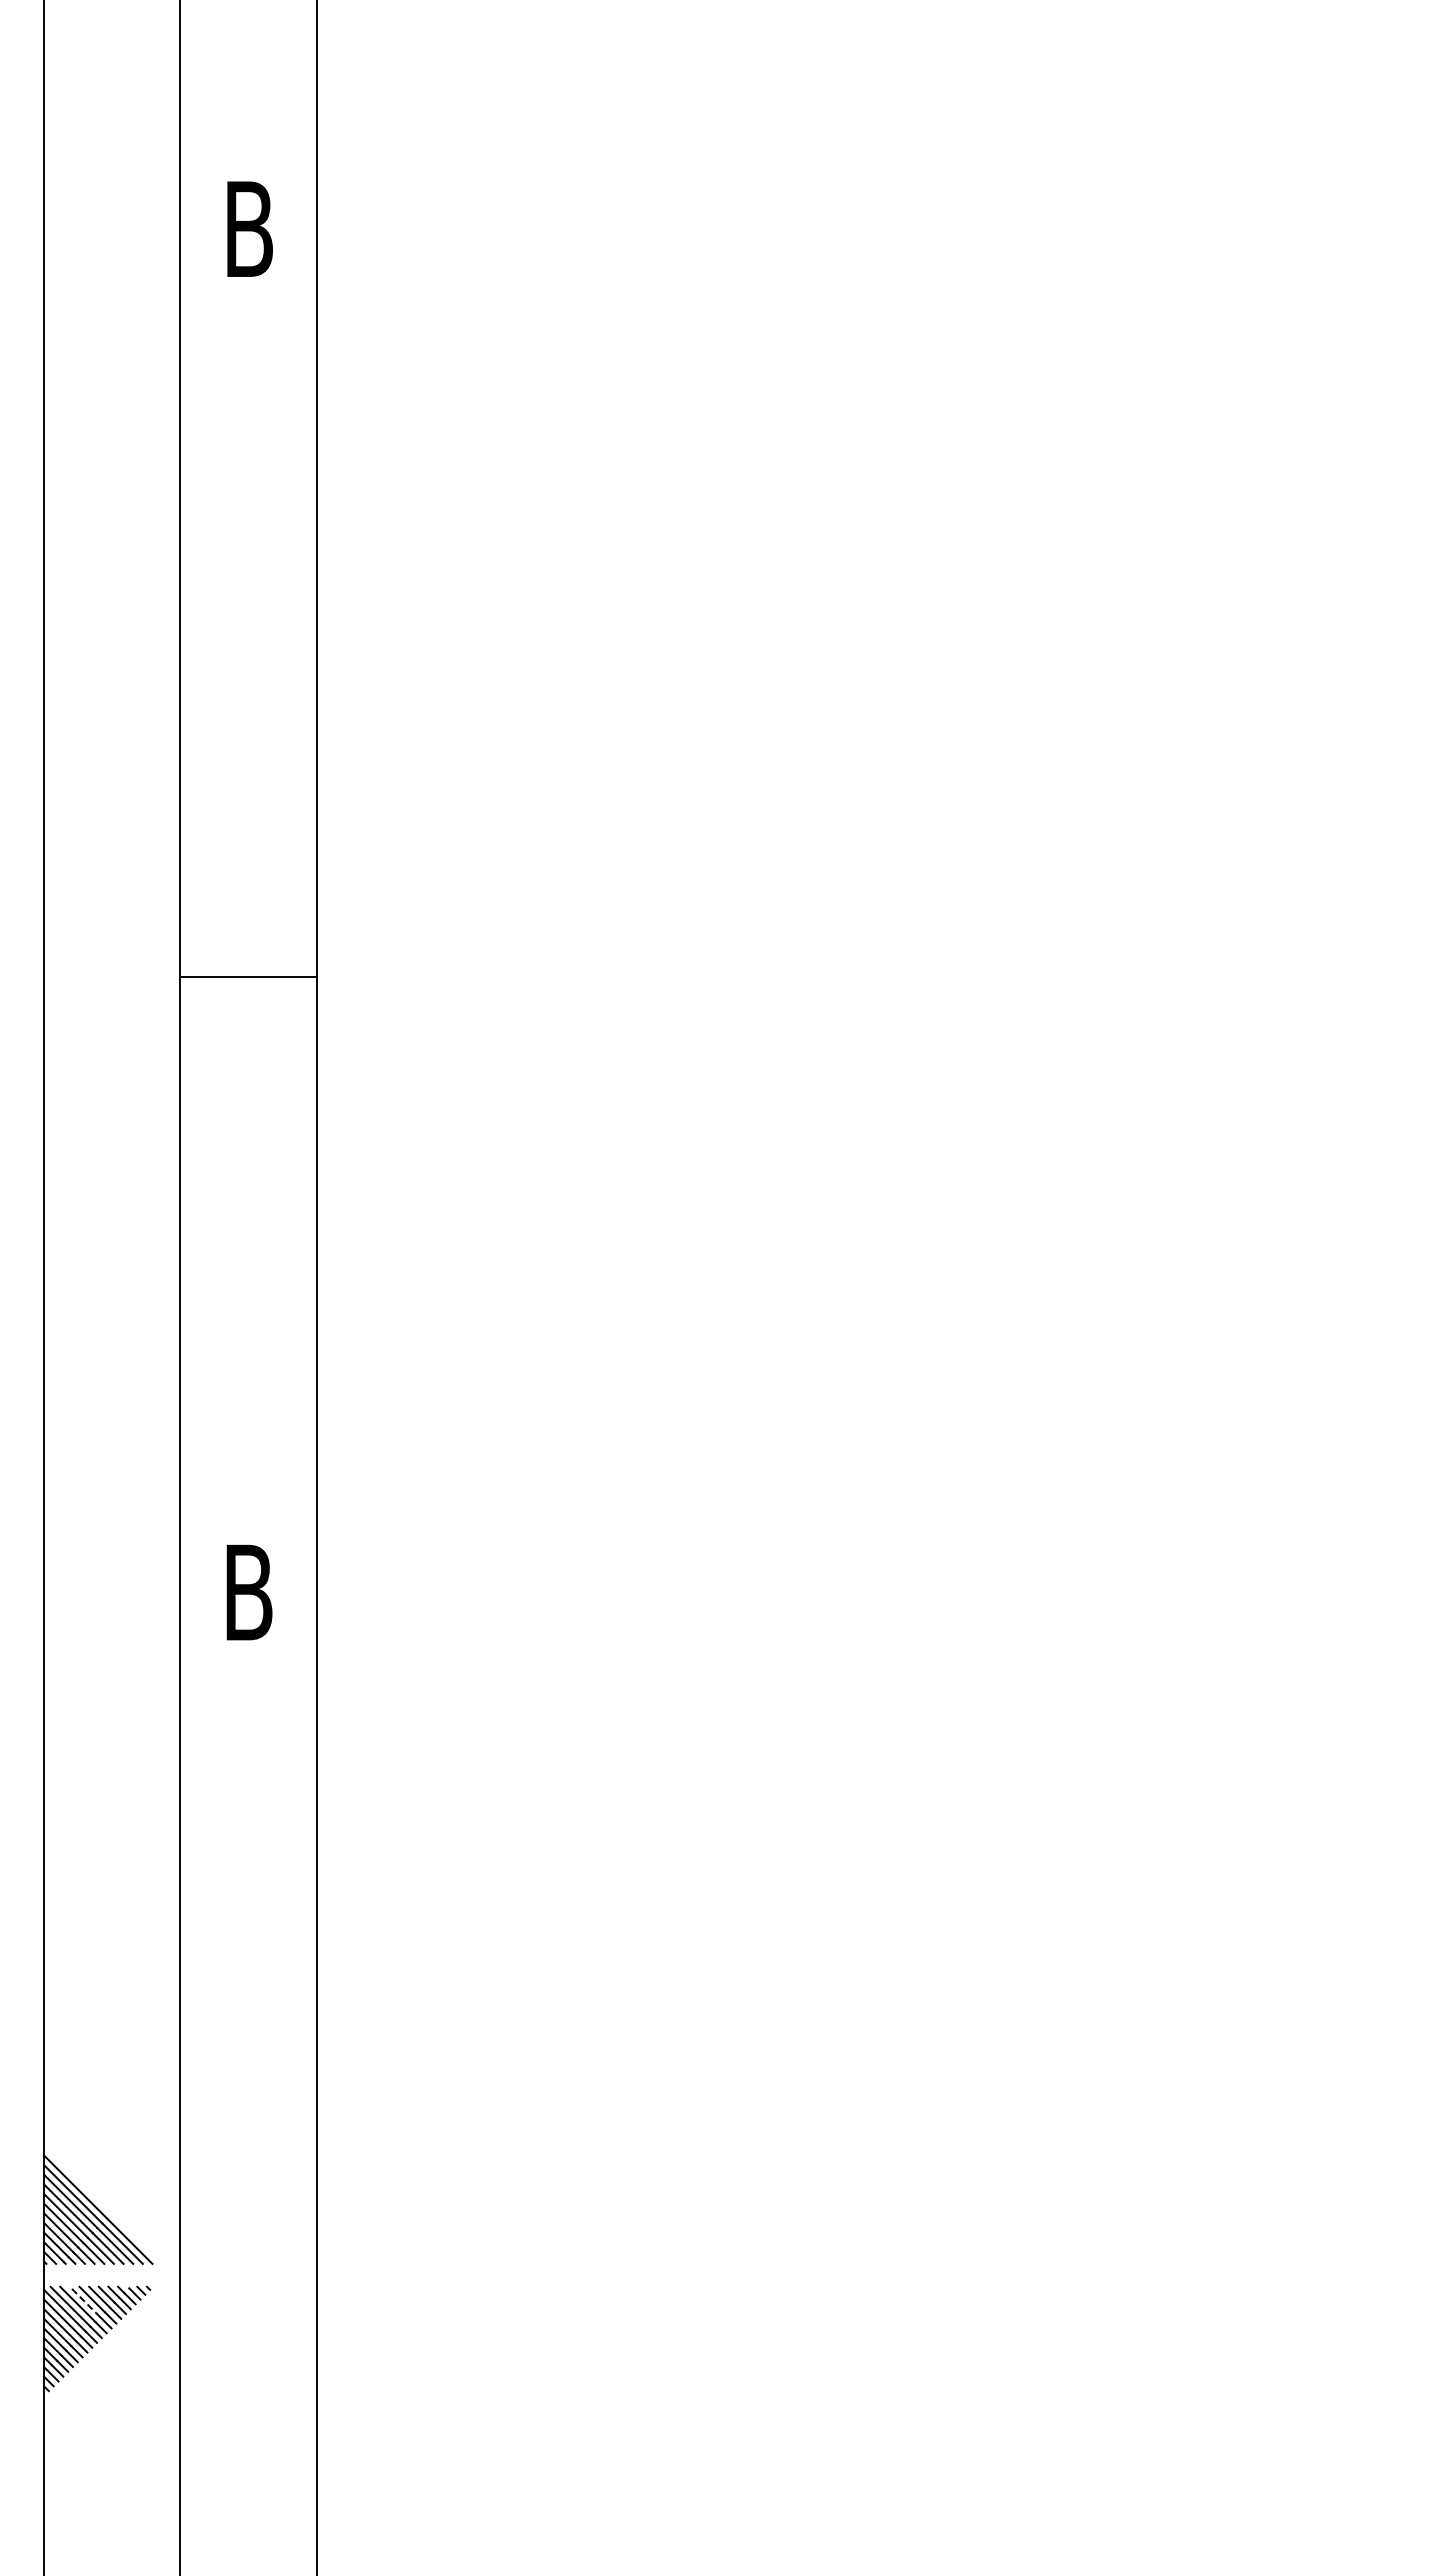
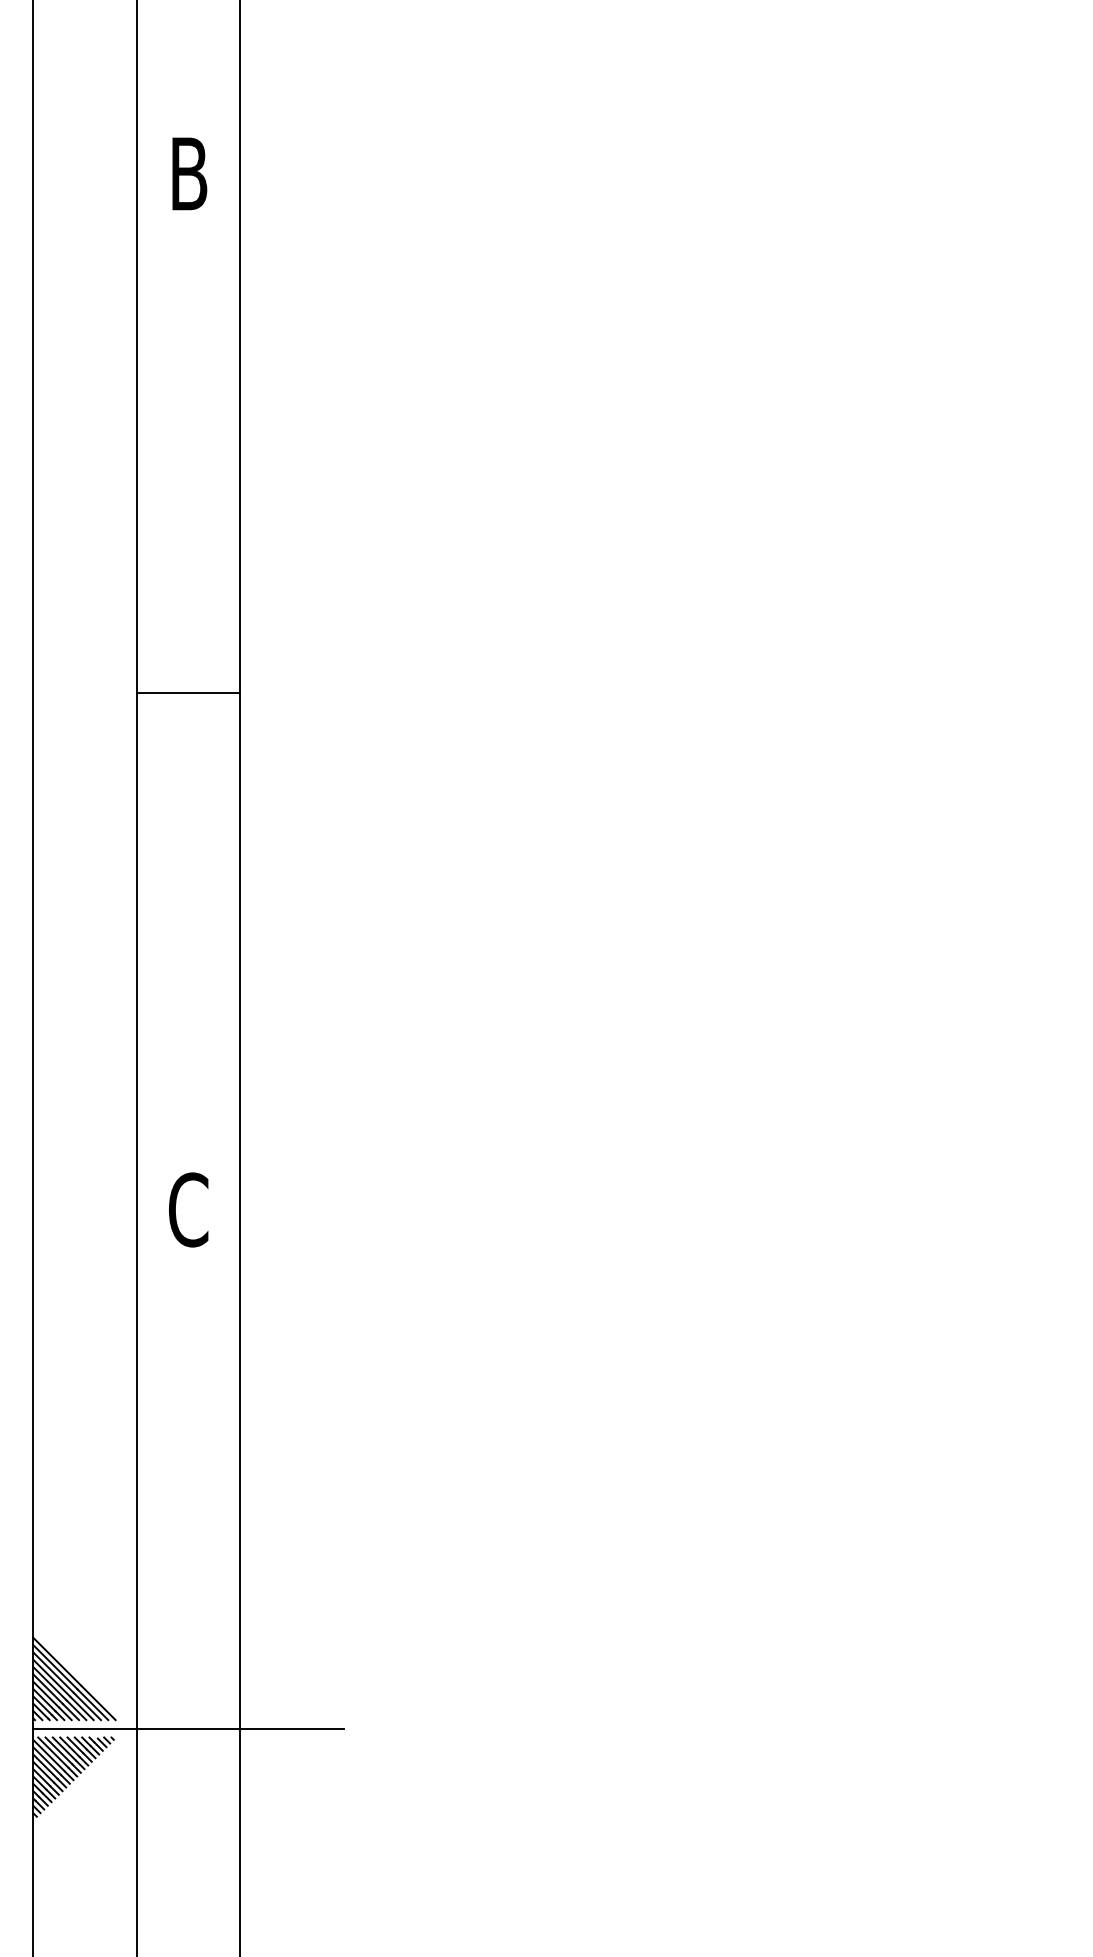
line: (248, 977) -> (188, 693), moved
text: (248, 1592) -> (188, 1209), B -> C
line: (248, 2275) -> (188, 1728), added
line: (84, 2301) -> (63, 1748), dashed -> solid

